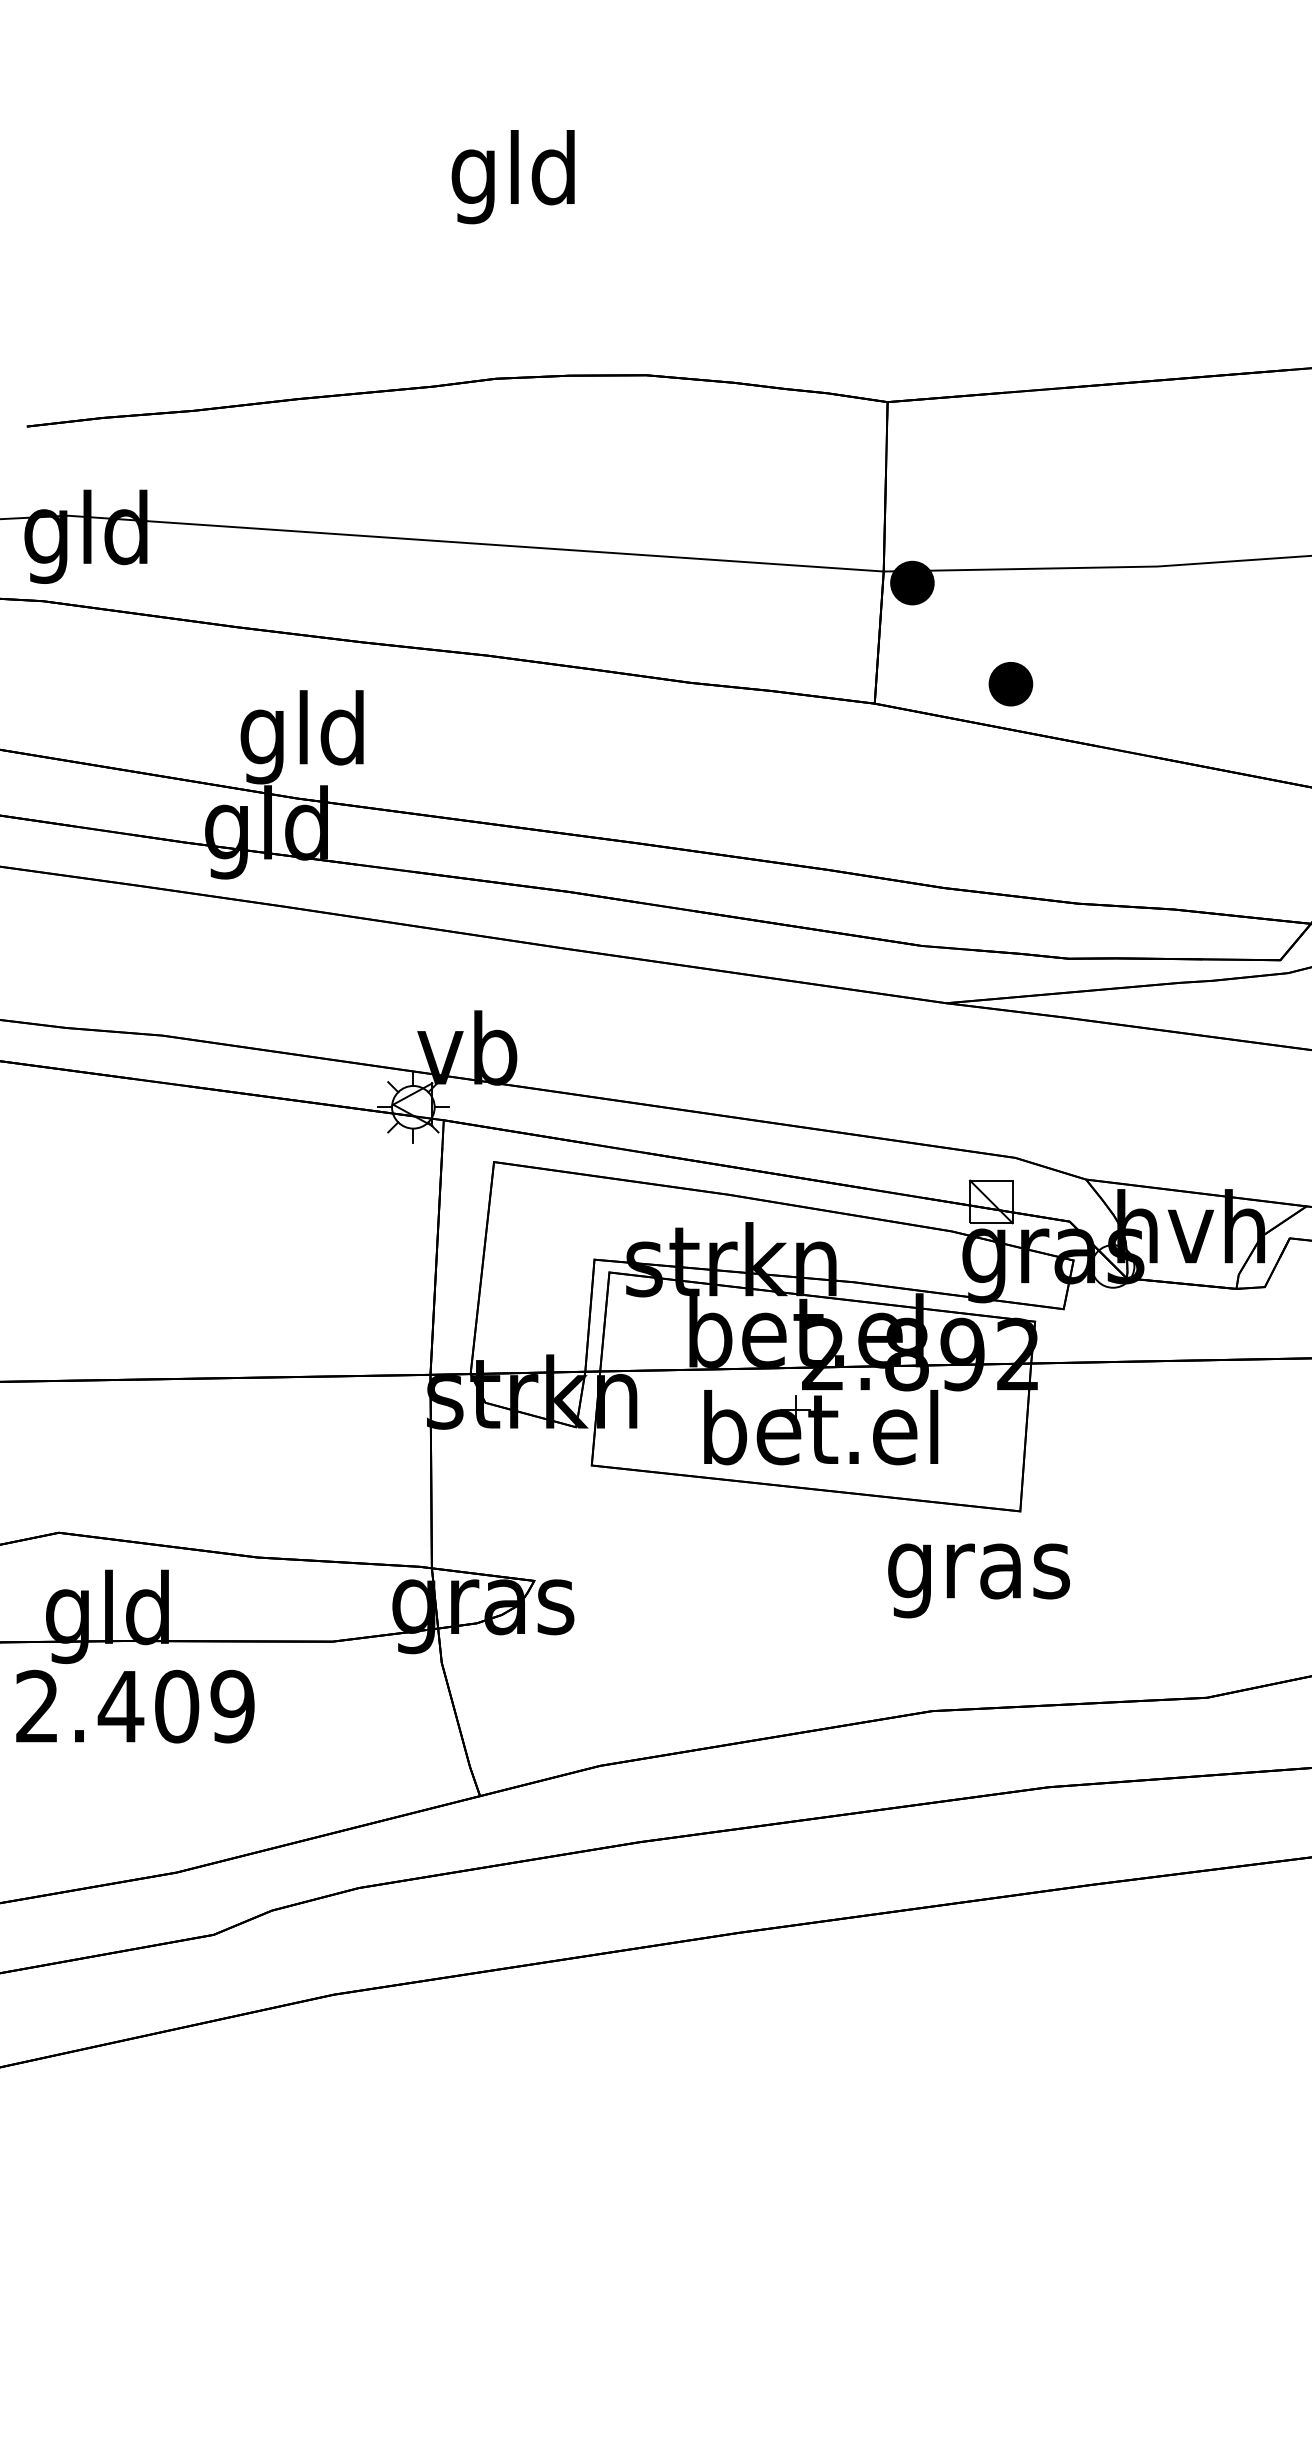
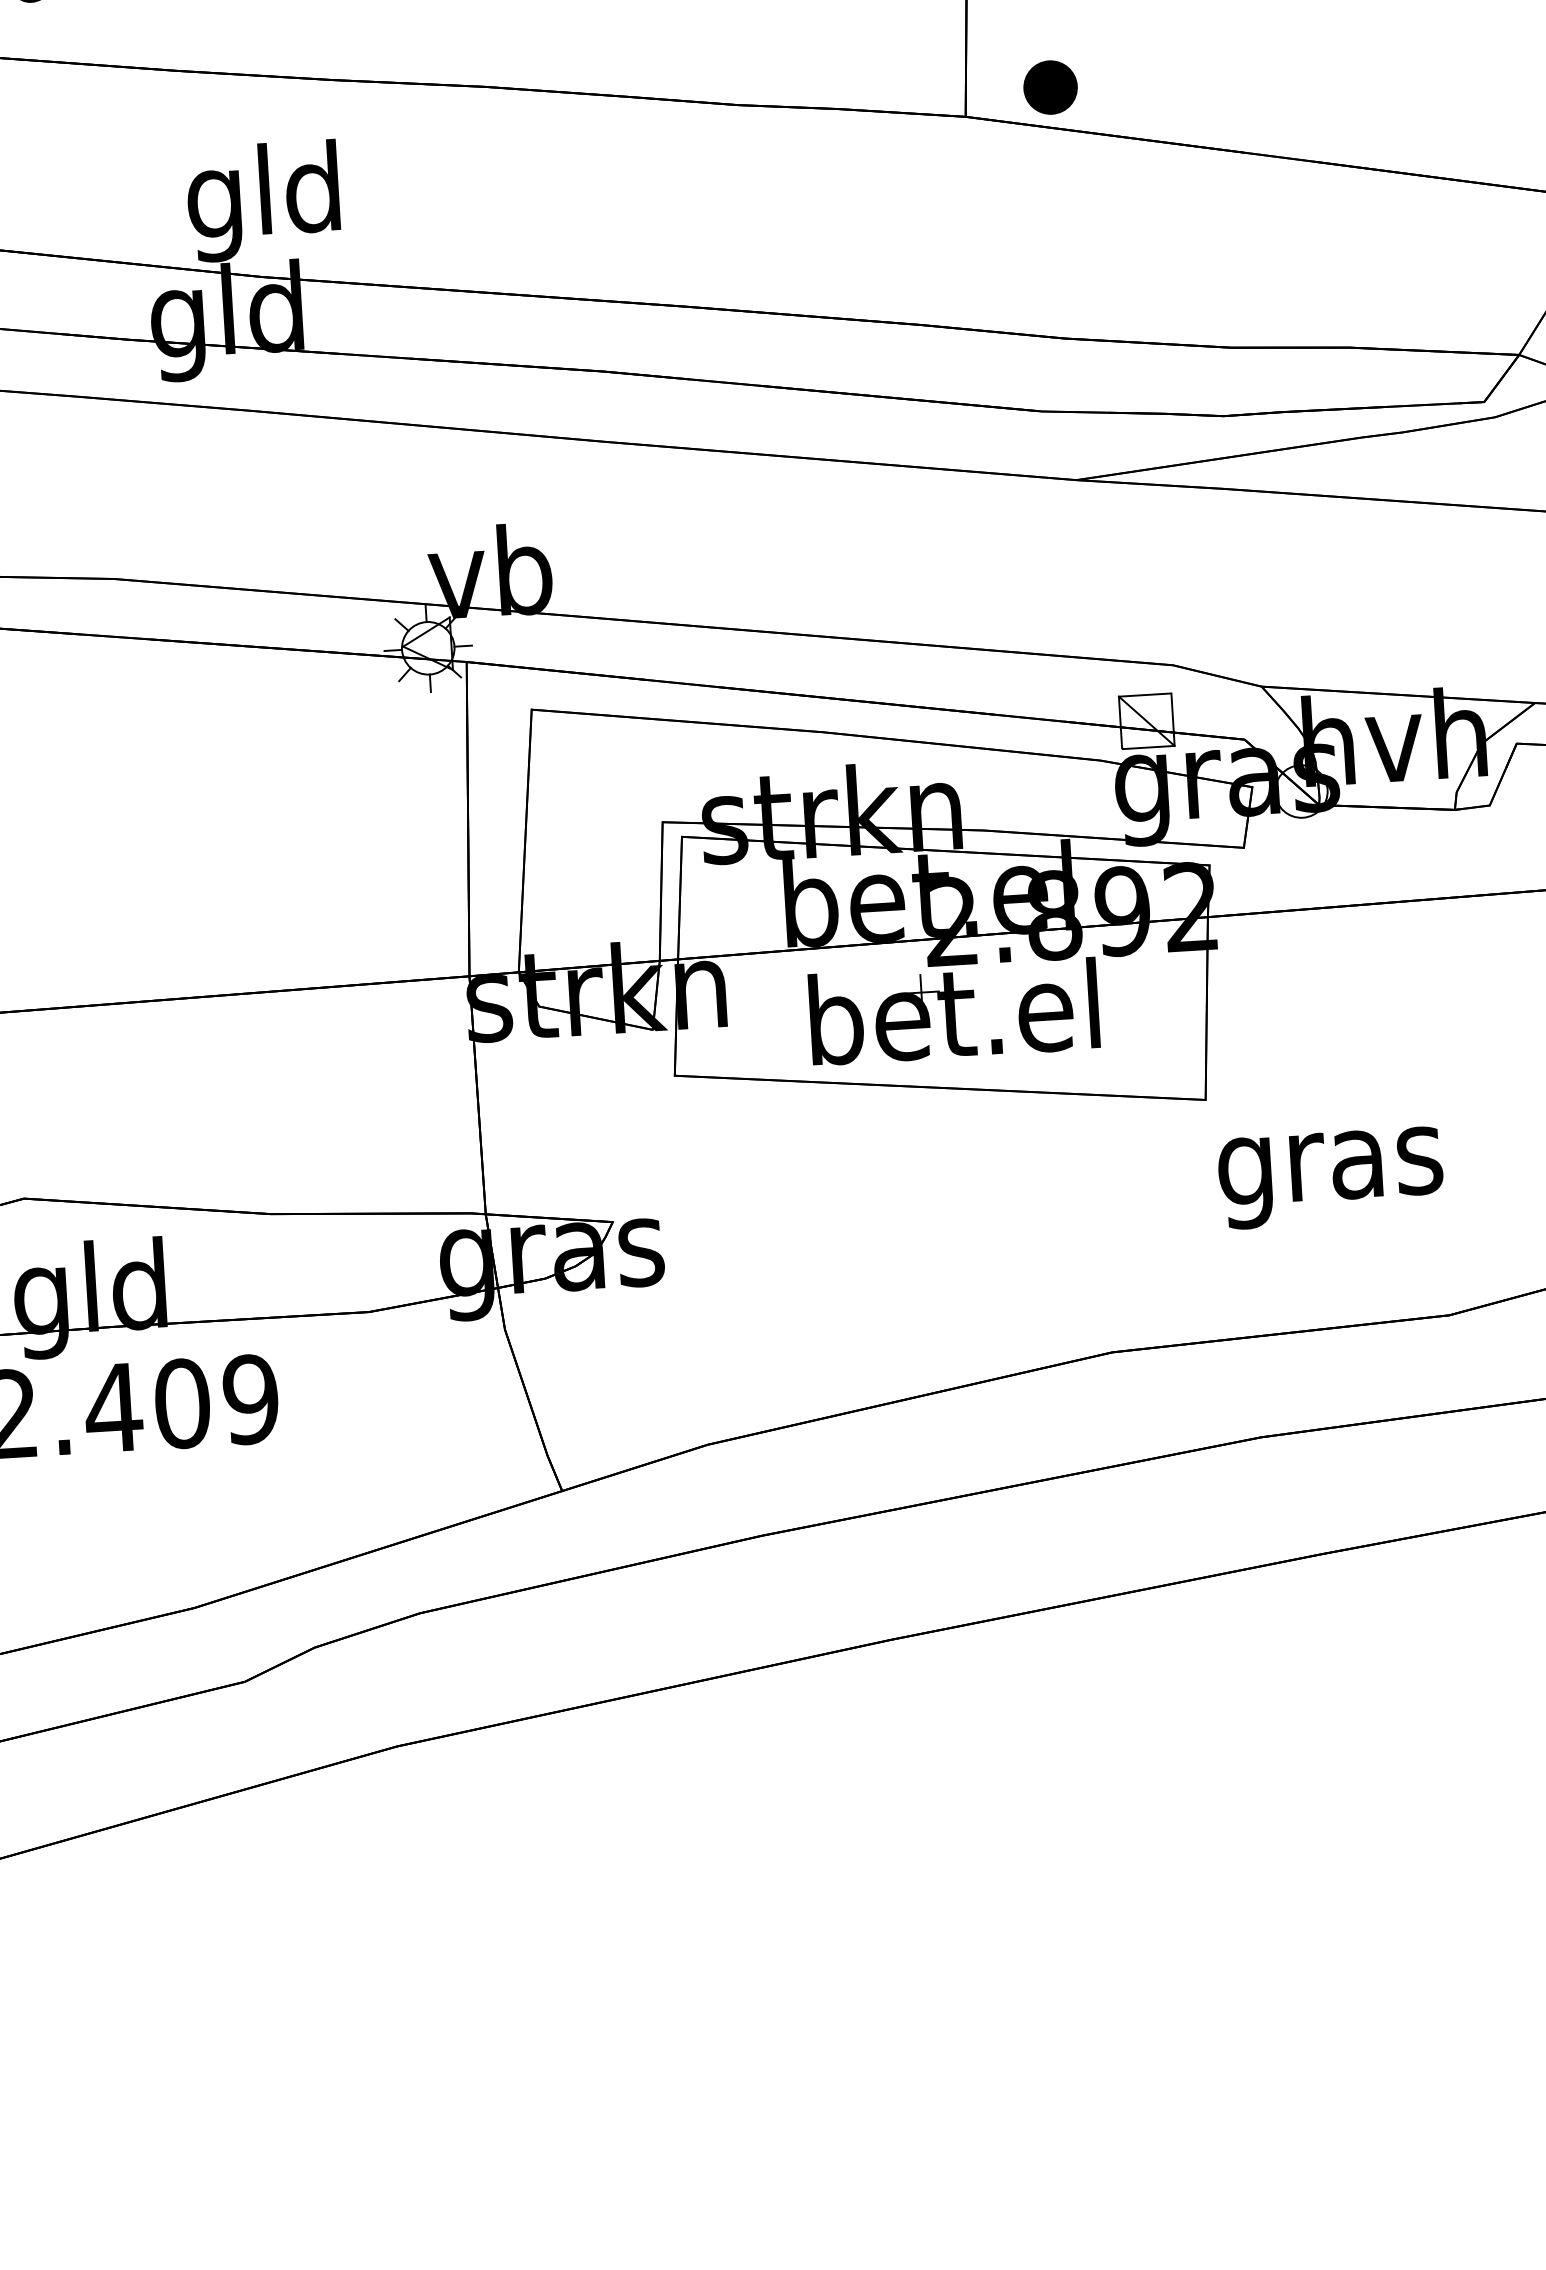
part: (1010, 684) -> (1050, 88), moved
text: (978, 1580) -> (1330, 1177), moved

